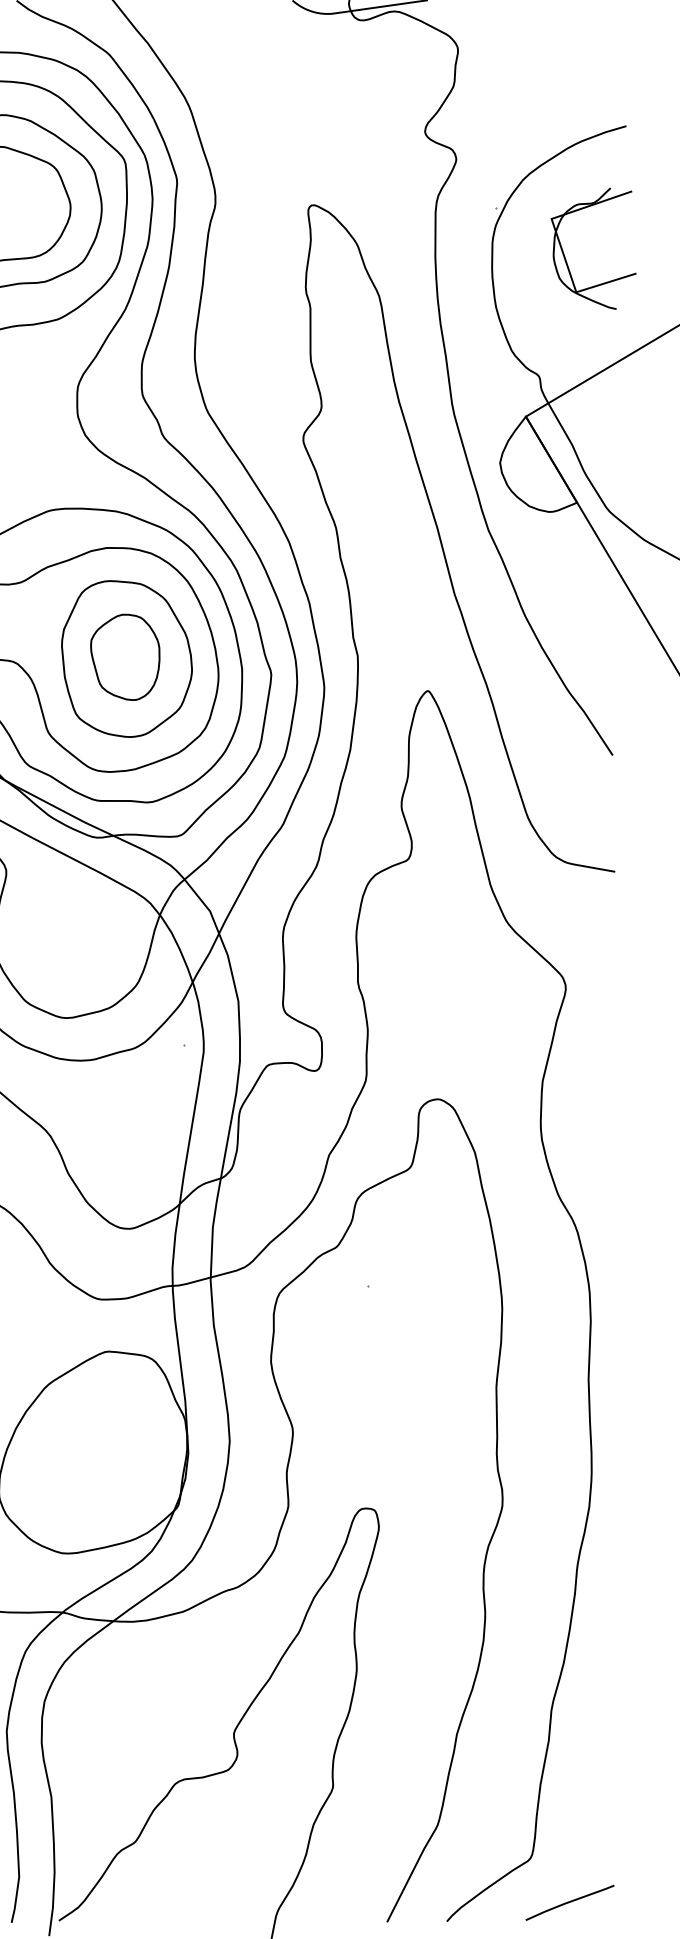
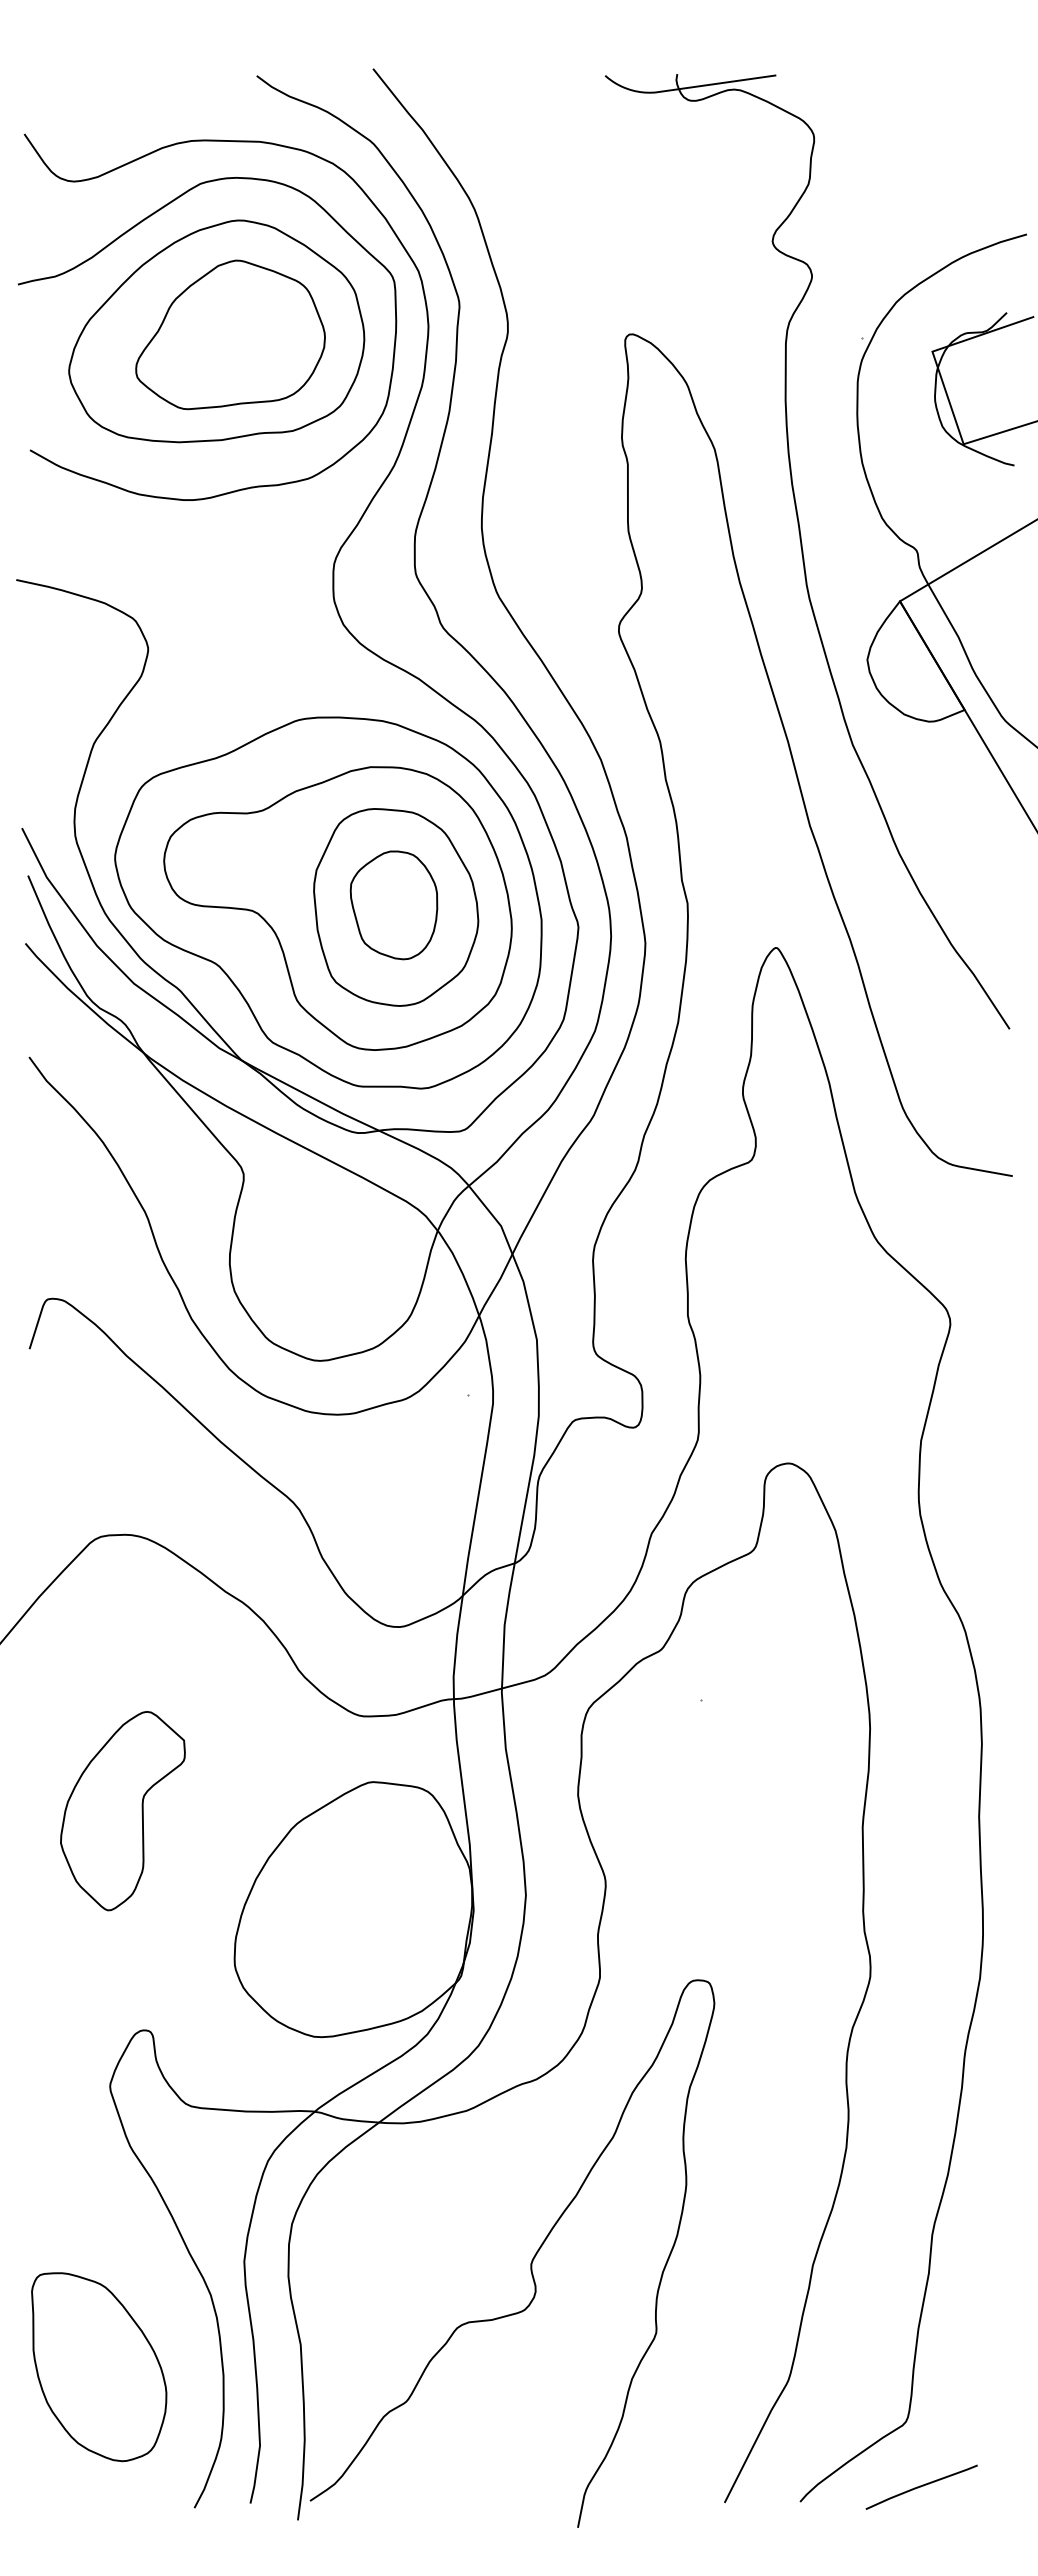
line: (569, 1902) -> (921, 2486), moved

